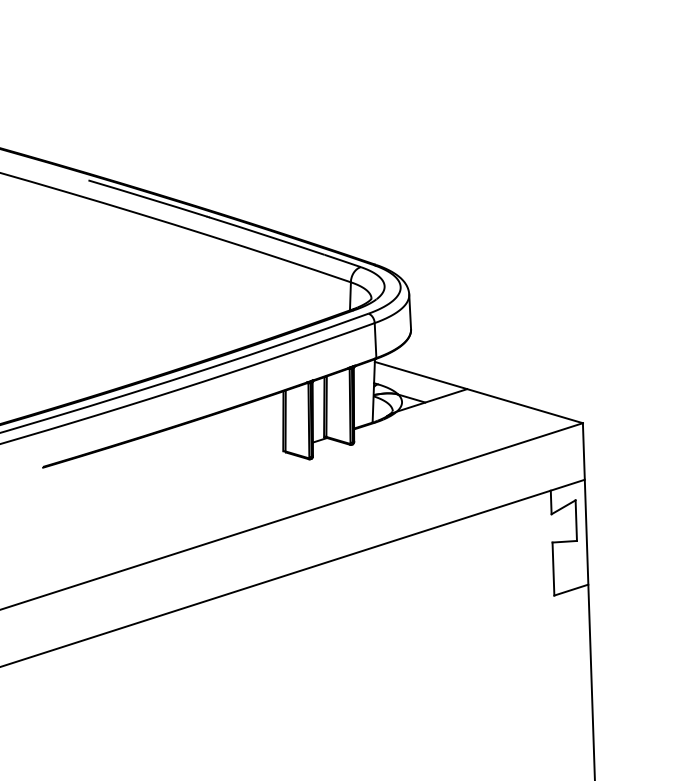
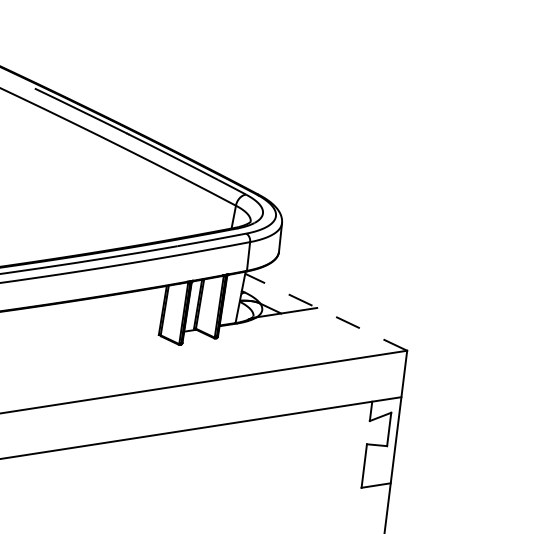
line: (478, 392) -> (325, 312), solid -> dashed

